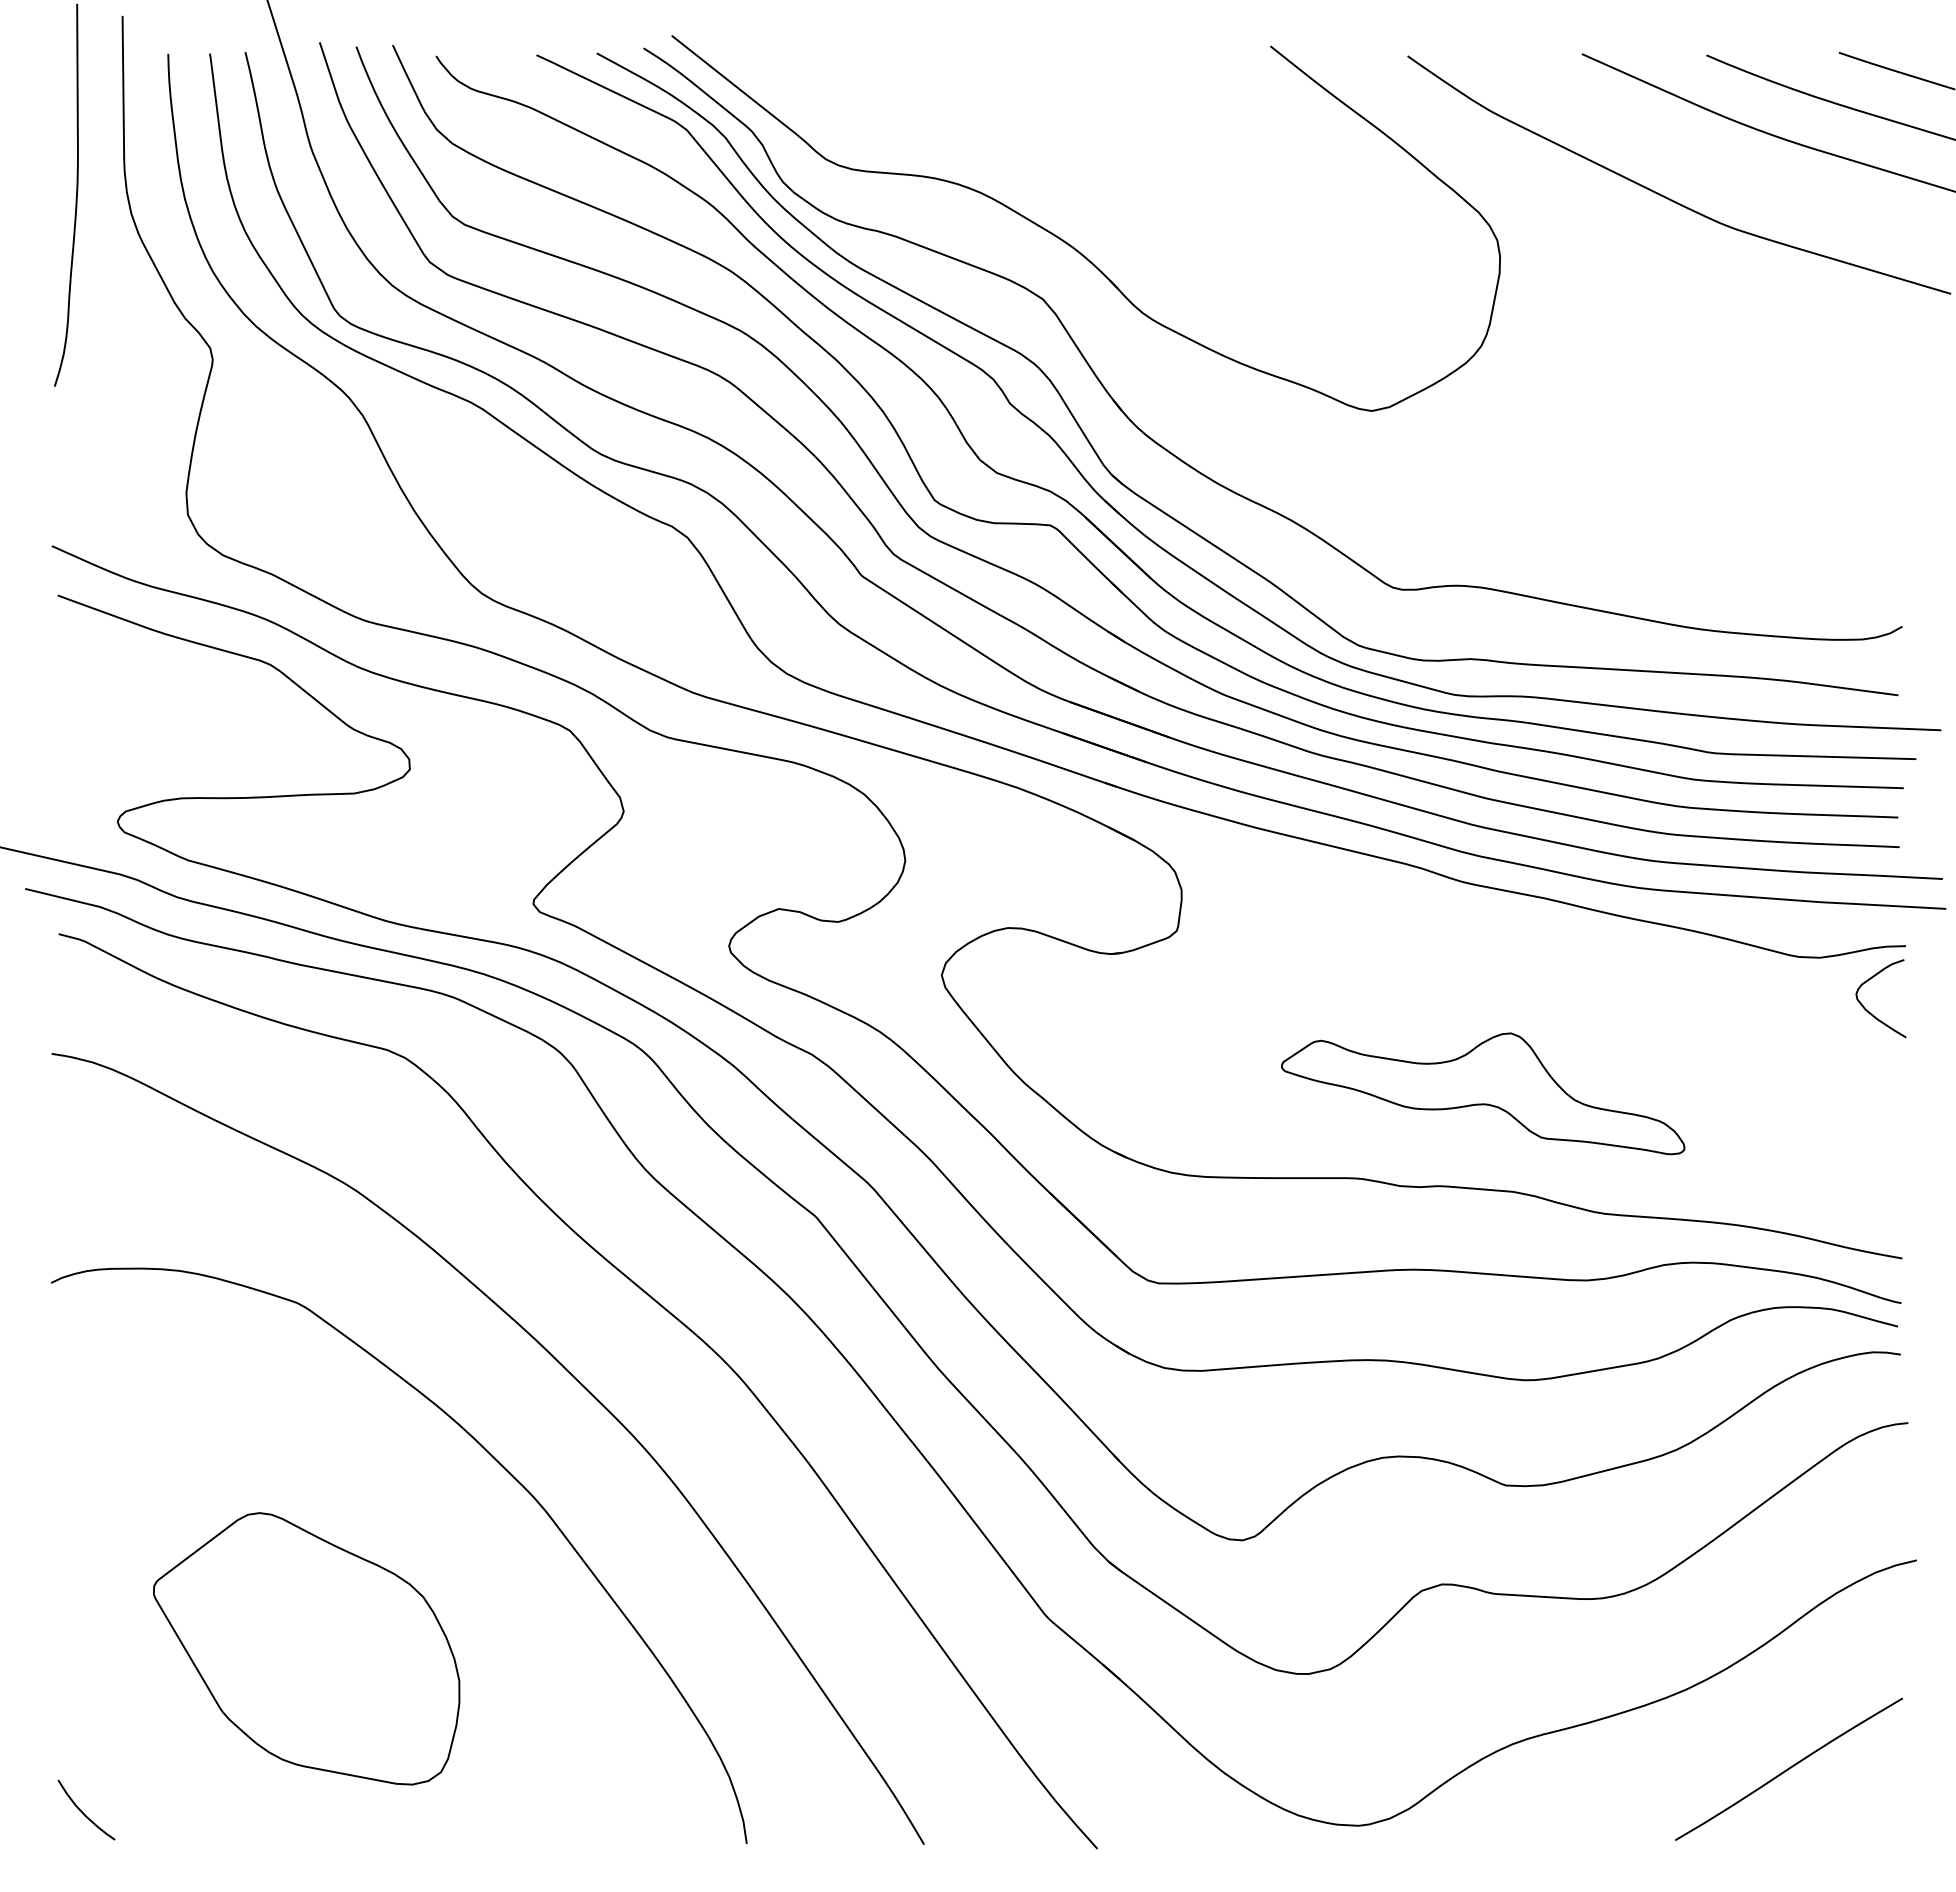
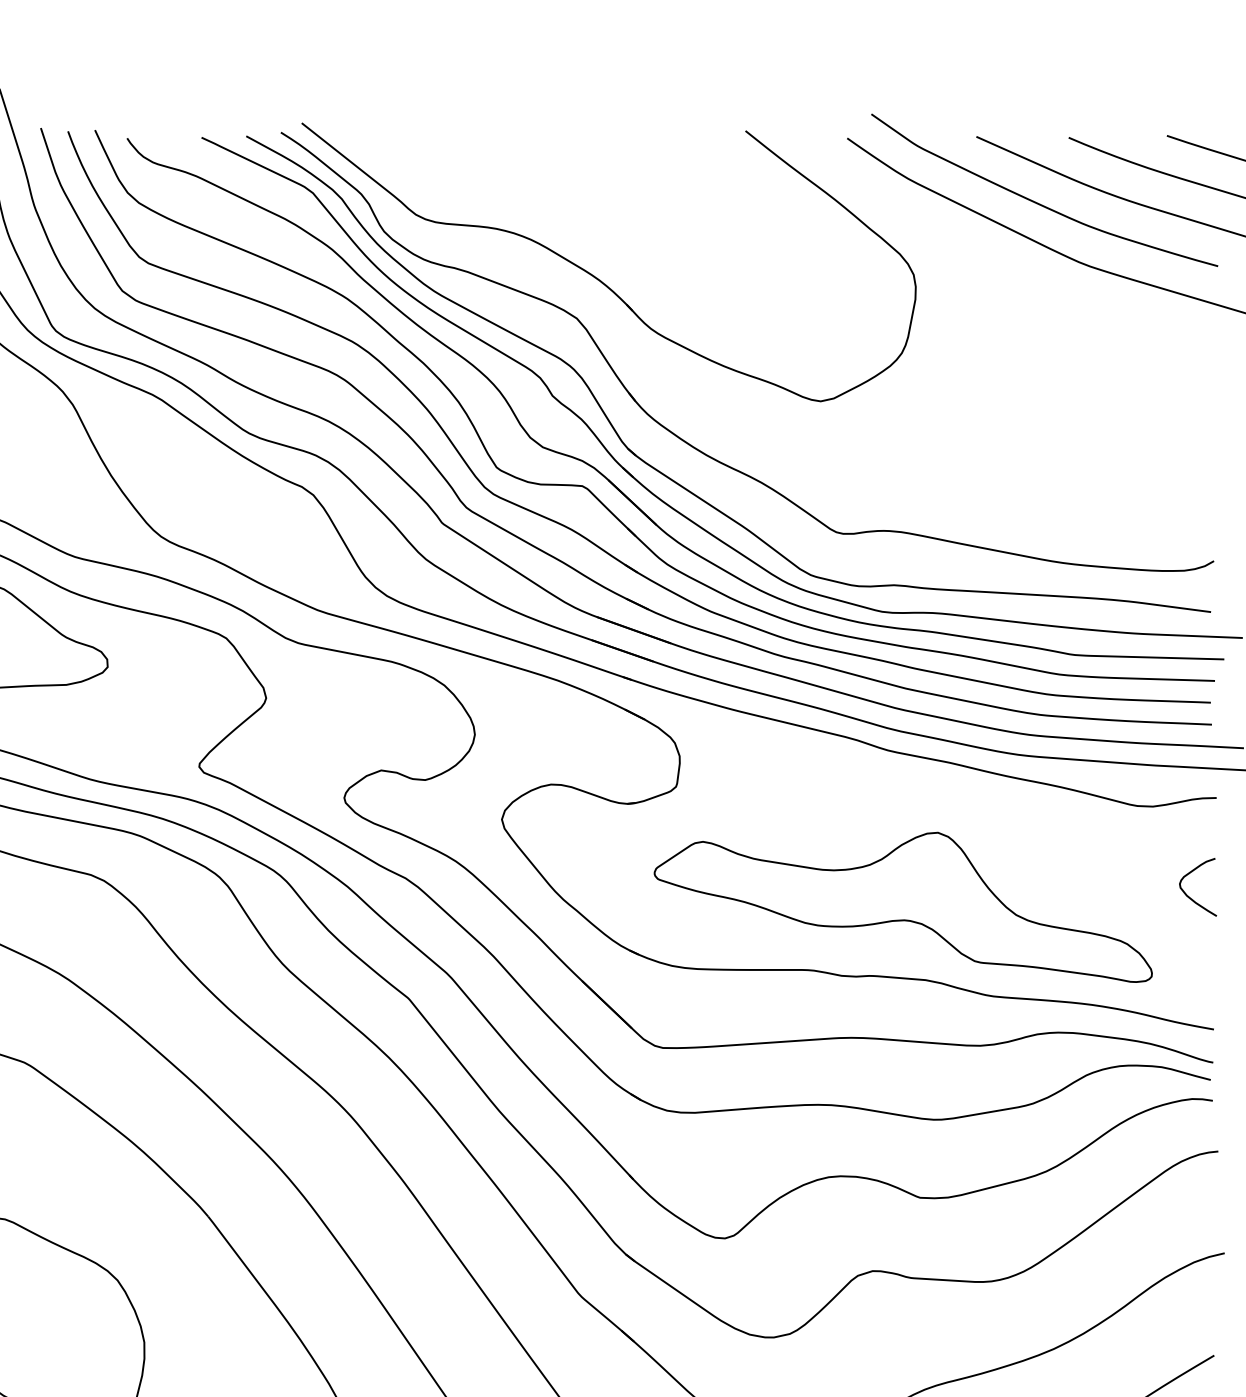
curve: (1665, 143) -> (1038, 203), added
curve: (1868, 1010) -> (1188, 896), moved
part: (1482, 1093) -> (902, 907), size x1.67

